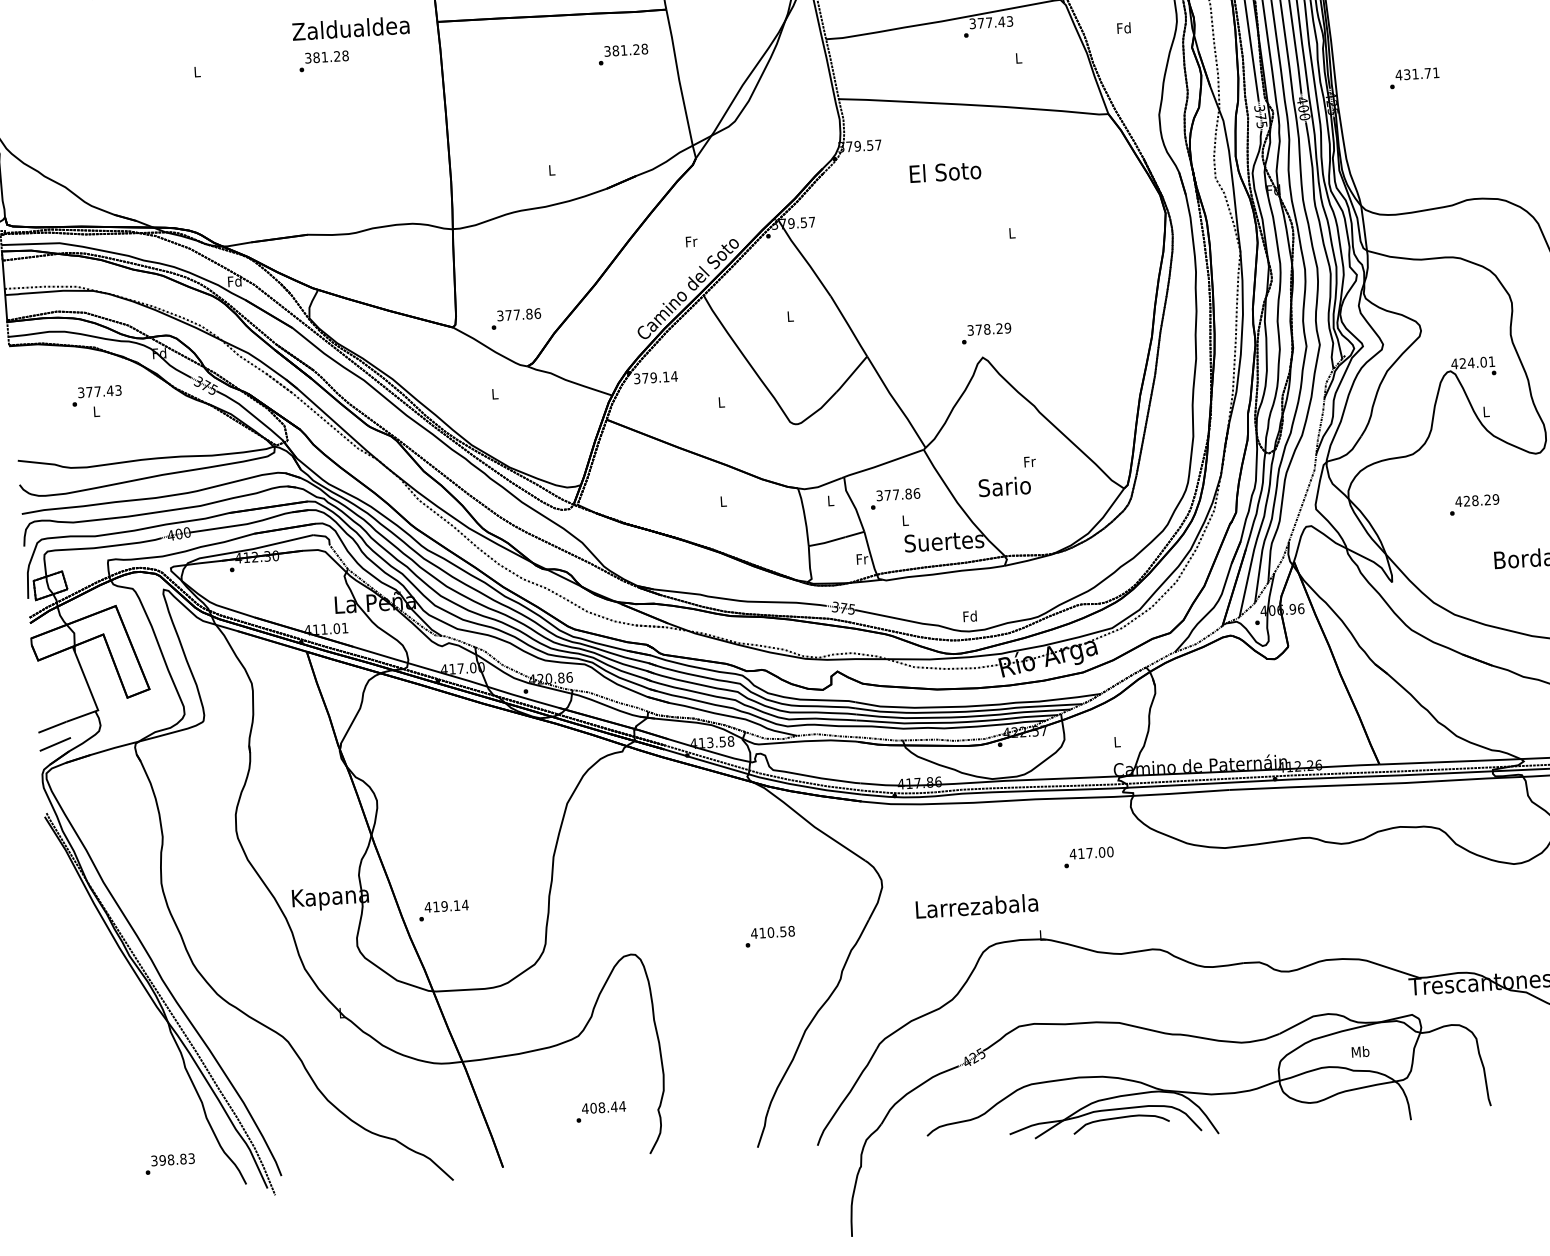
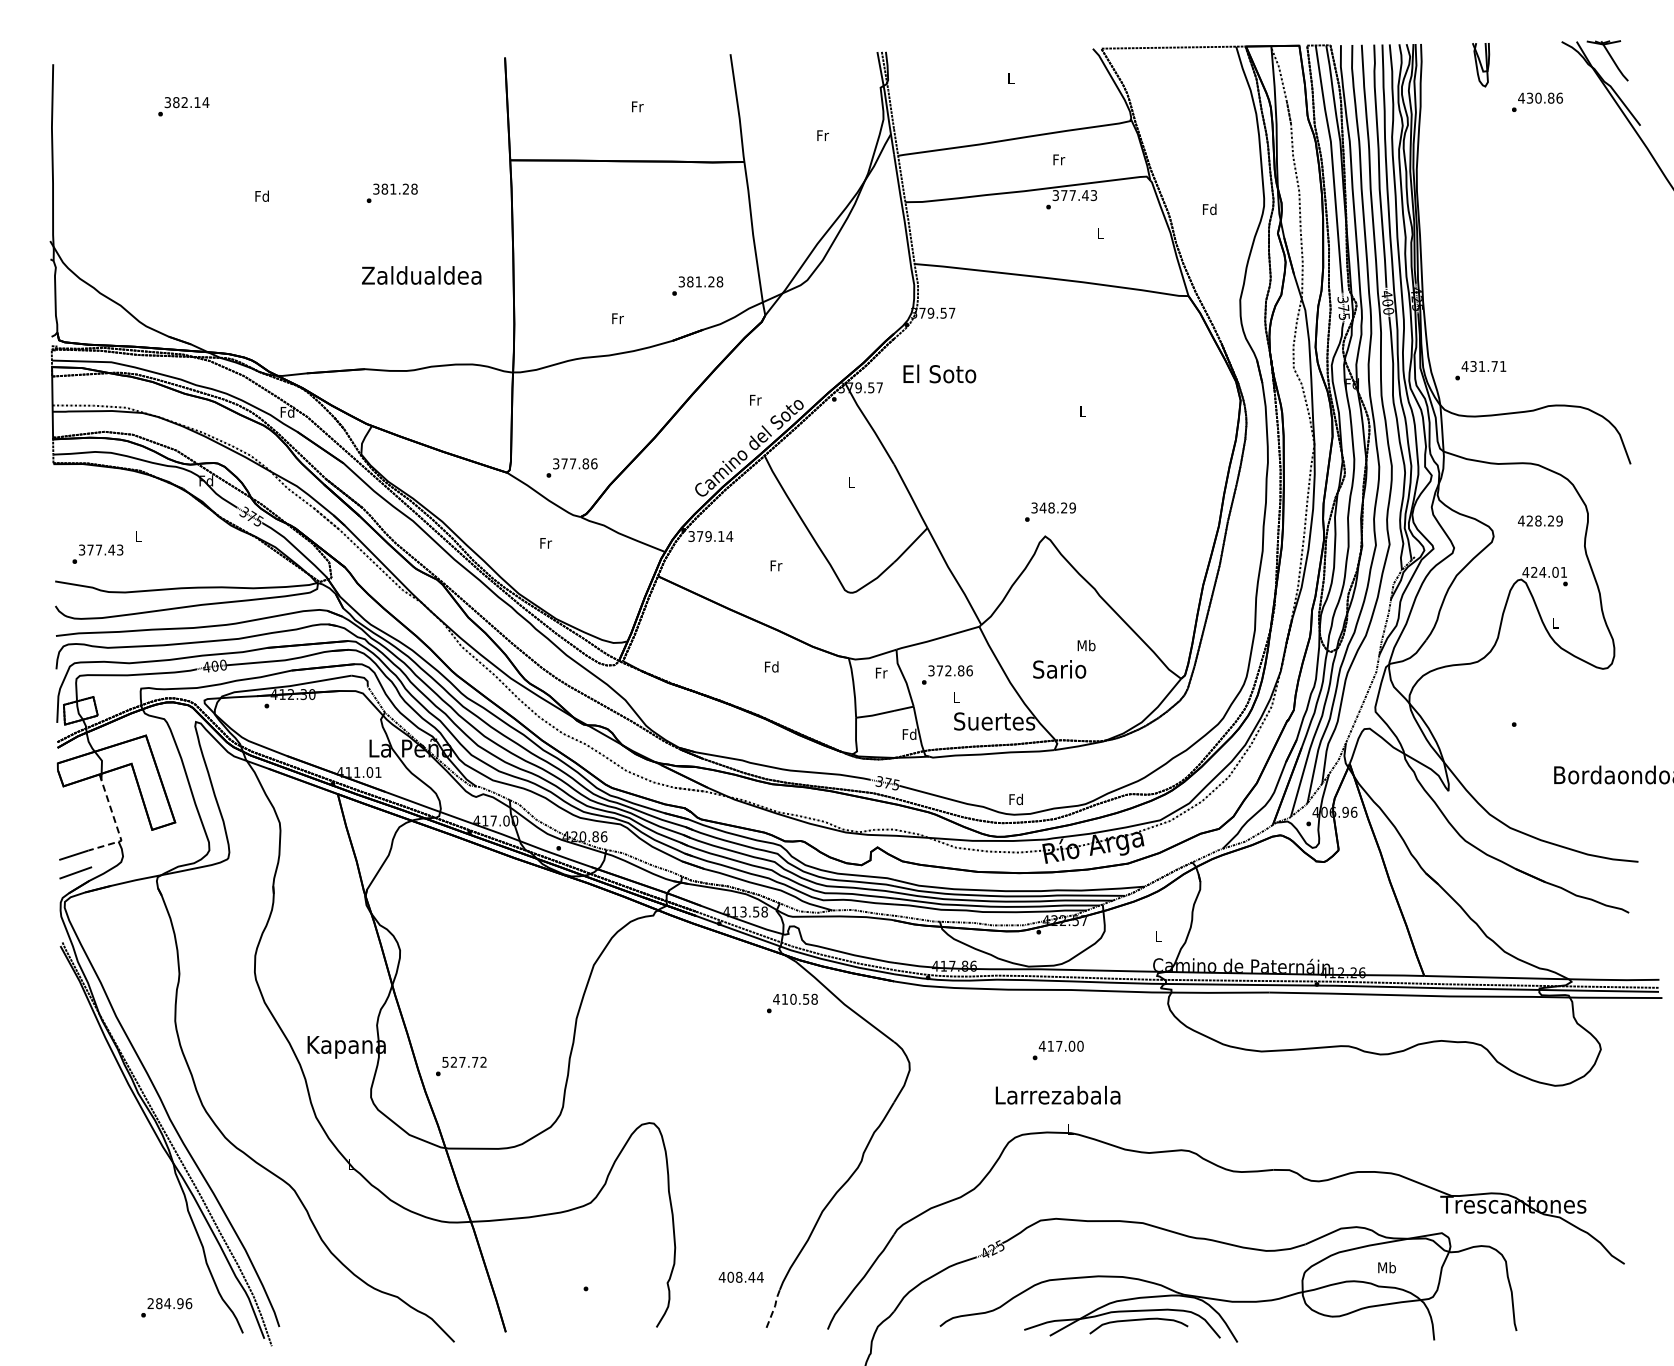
text: (350, 28) -> (421, 275), moved
text: (623, 53) -> (697, 285), moved
text: (196, 71) -> (261, 195), L -> Fd
text: (1414, 78) -> (1480, 370), moved
text: (551, 170) -> (617, 318), L -> Fr
text: (945, 171) -> (939, 373), moved
text: (978, 329) -> (1042, 507), 378.29 -> 348.29
text: (495, 394) -> (546, 543), L -> Fr
text: (96, 395) -> (97, 553), moved
text: (721, 402) -> (776, 565), L -> Fr
text: (1029, 461) -> (1086, 645), Fr -> Mb
text: (896, 494) -> (948, 670), 377.86 -> 372.86
text: (830, 500) -> (881, 672), L -> Fr
text: (1477, 500) -> (1540, 520), moved
text: (723, 501) -> (771, 666), L -> Fd
text: (861, 558) -> (909, 733), Fr -> Fd
line: (92, 694) -> (116, 824), solid -> dashed
text: (1088, 857) -> (1057, 1050), moved
text: (446, 905) -> (464, 1061), 419.14 -> 527.72
text: (976, 905) -> (1057, 1094), moved
text: (770, 936) -> (792, 1003), moved
text: (603, 1106) -> (740, 1276), moved
line: (764, 1127) -> (774, 1307), solid -> dashed
text: (172, 1159) -> (169, 1303), 398.83 -> 284.96

